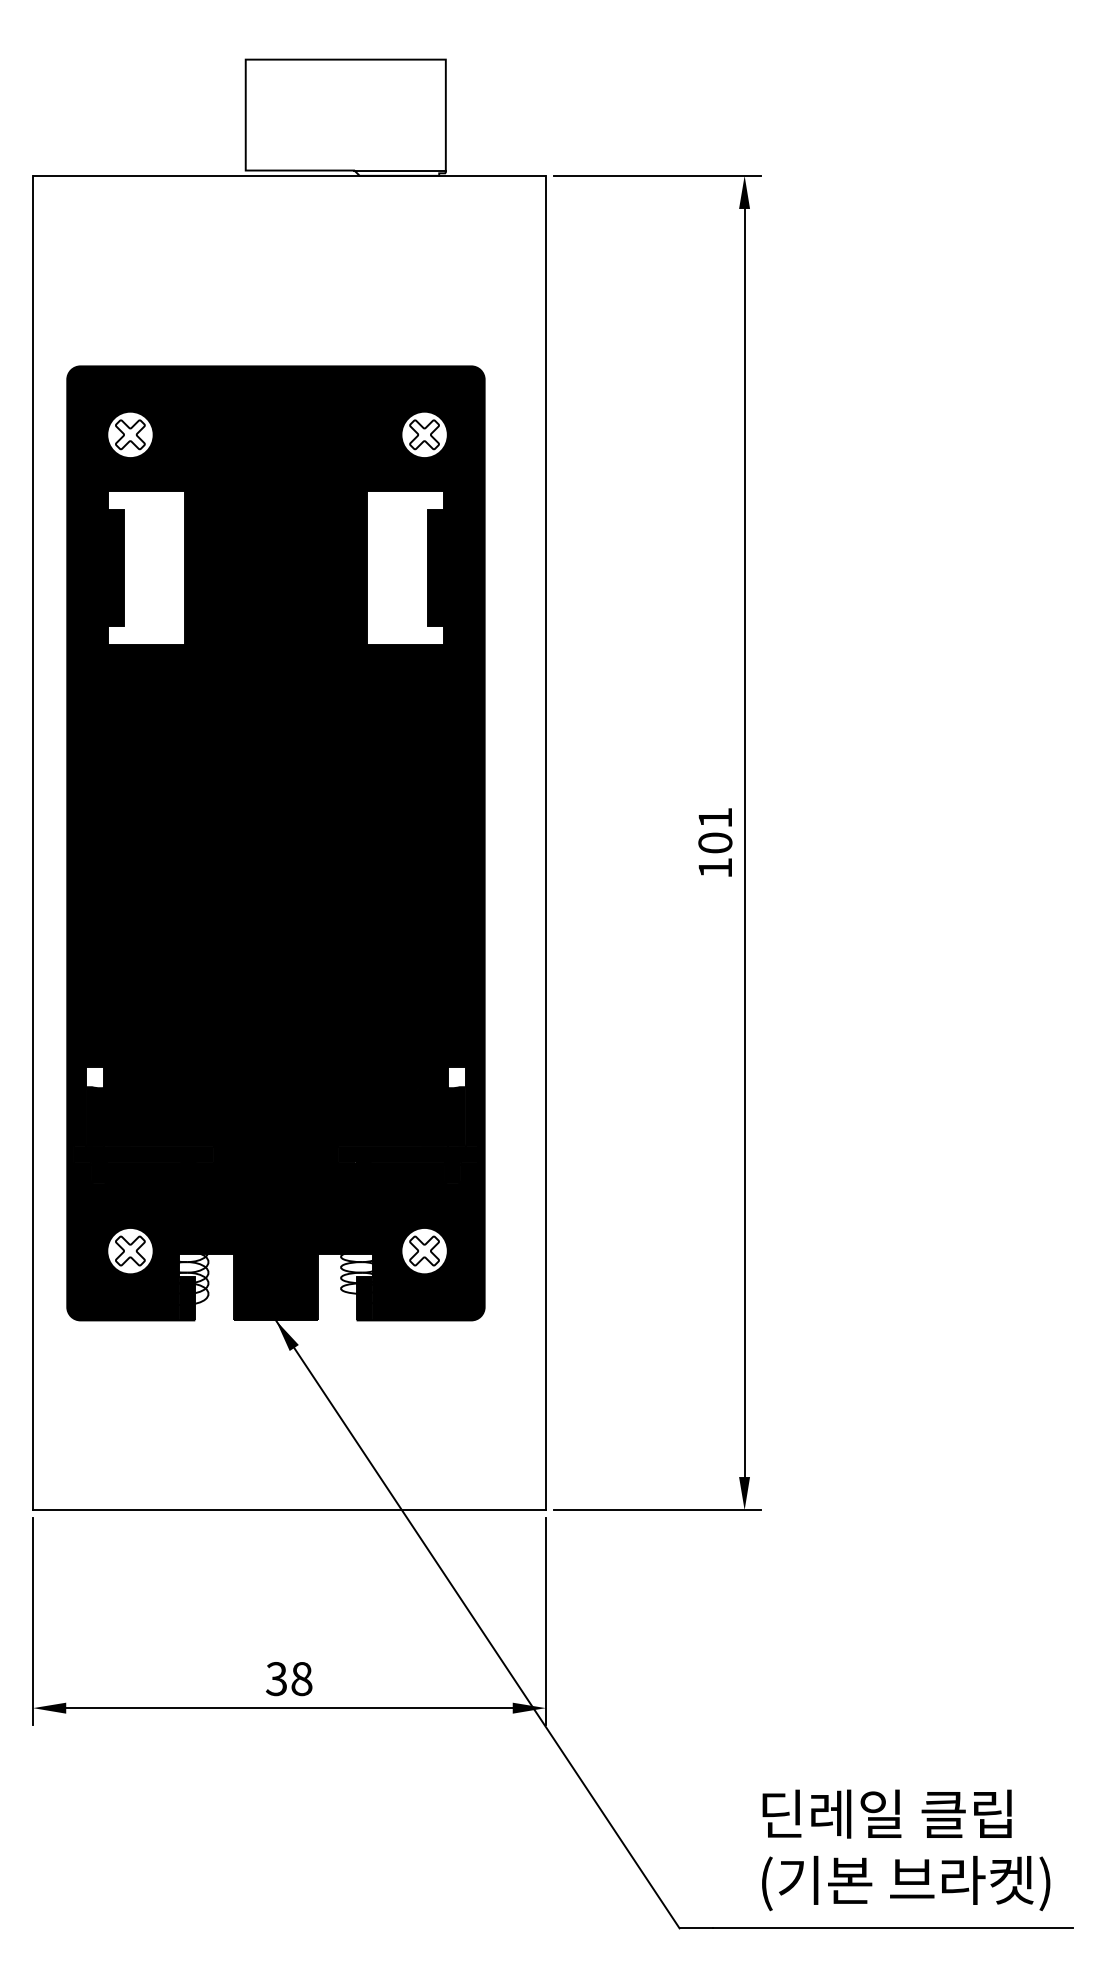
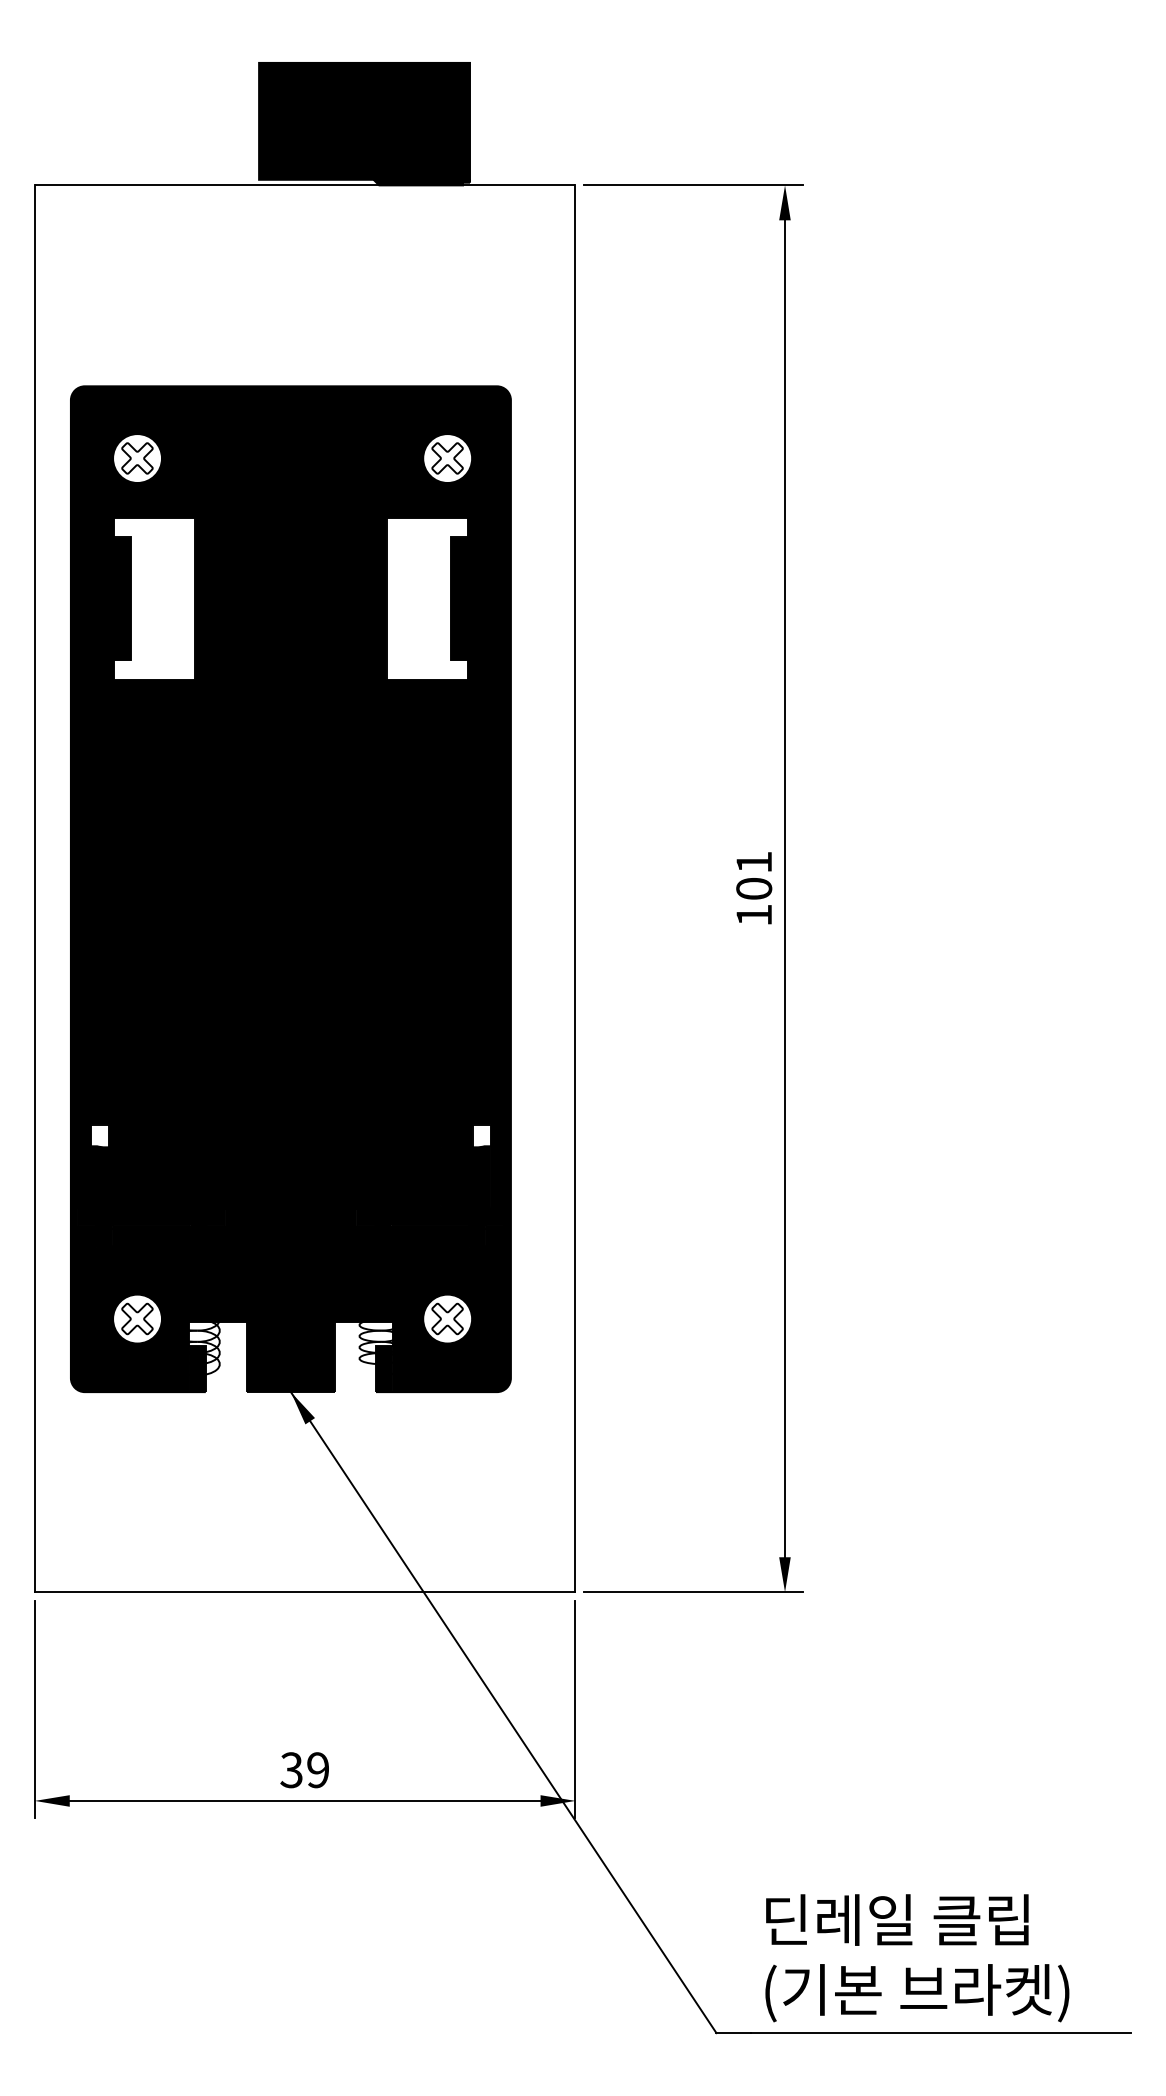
fill: (345, 117) -> (364, 123), added
text: (301, 1679) -> (317, 1770), 38 -> 39
text: (906, 1850) -> (917, 1958), moved

